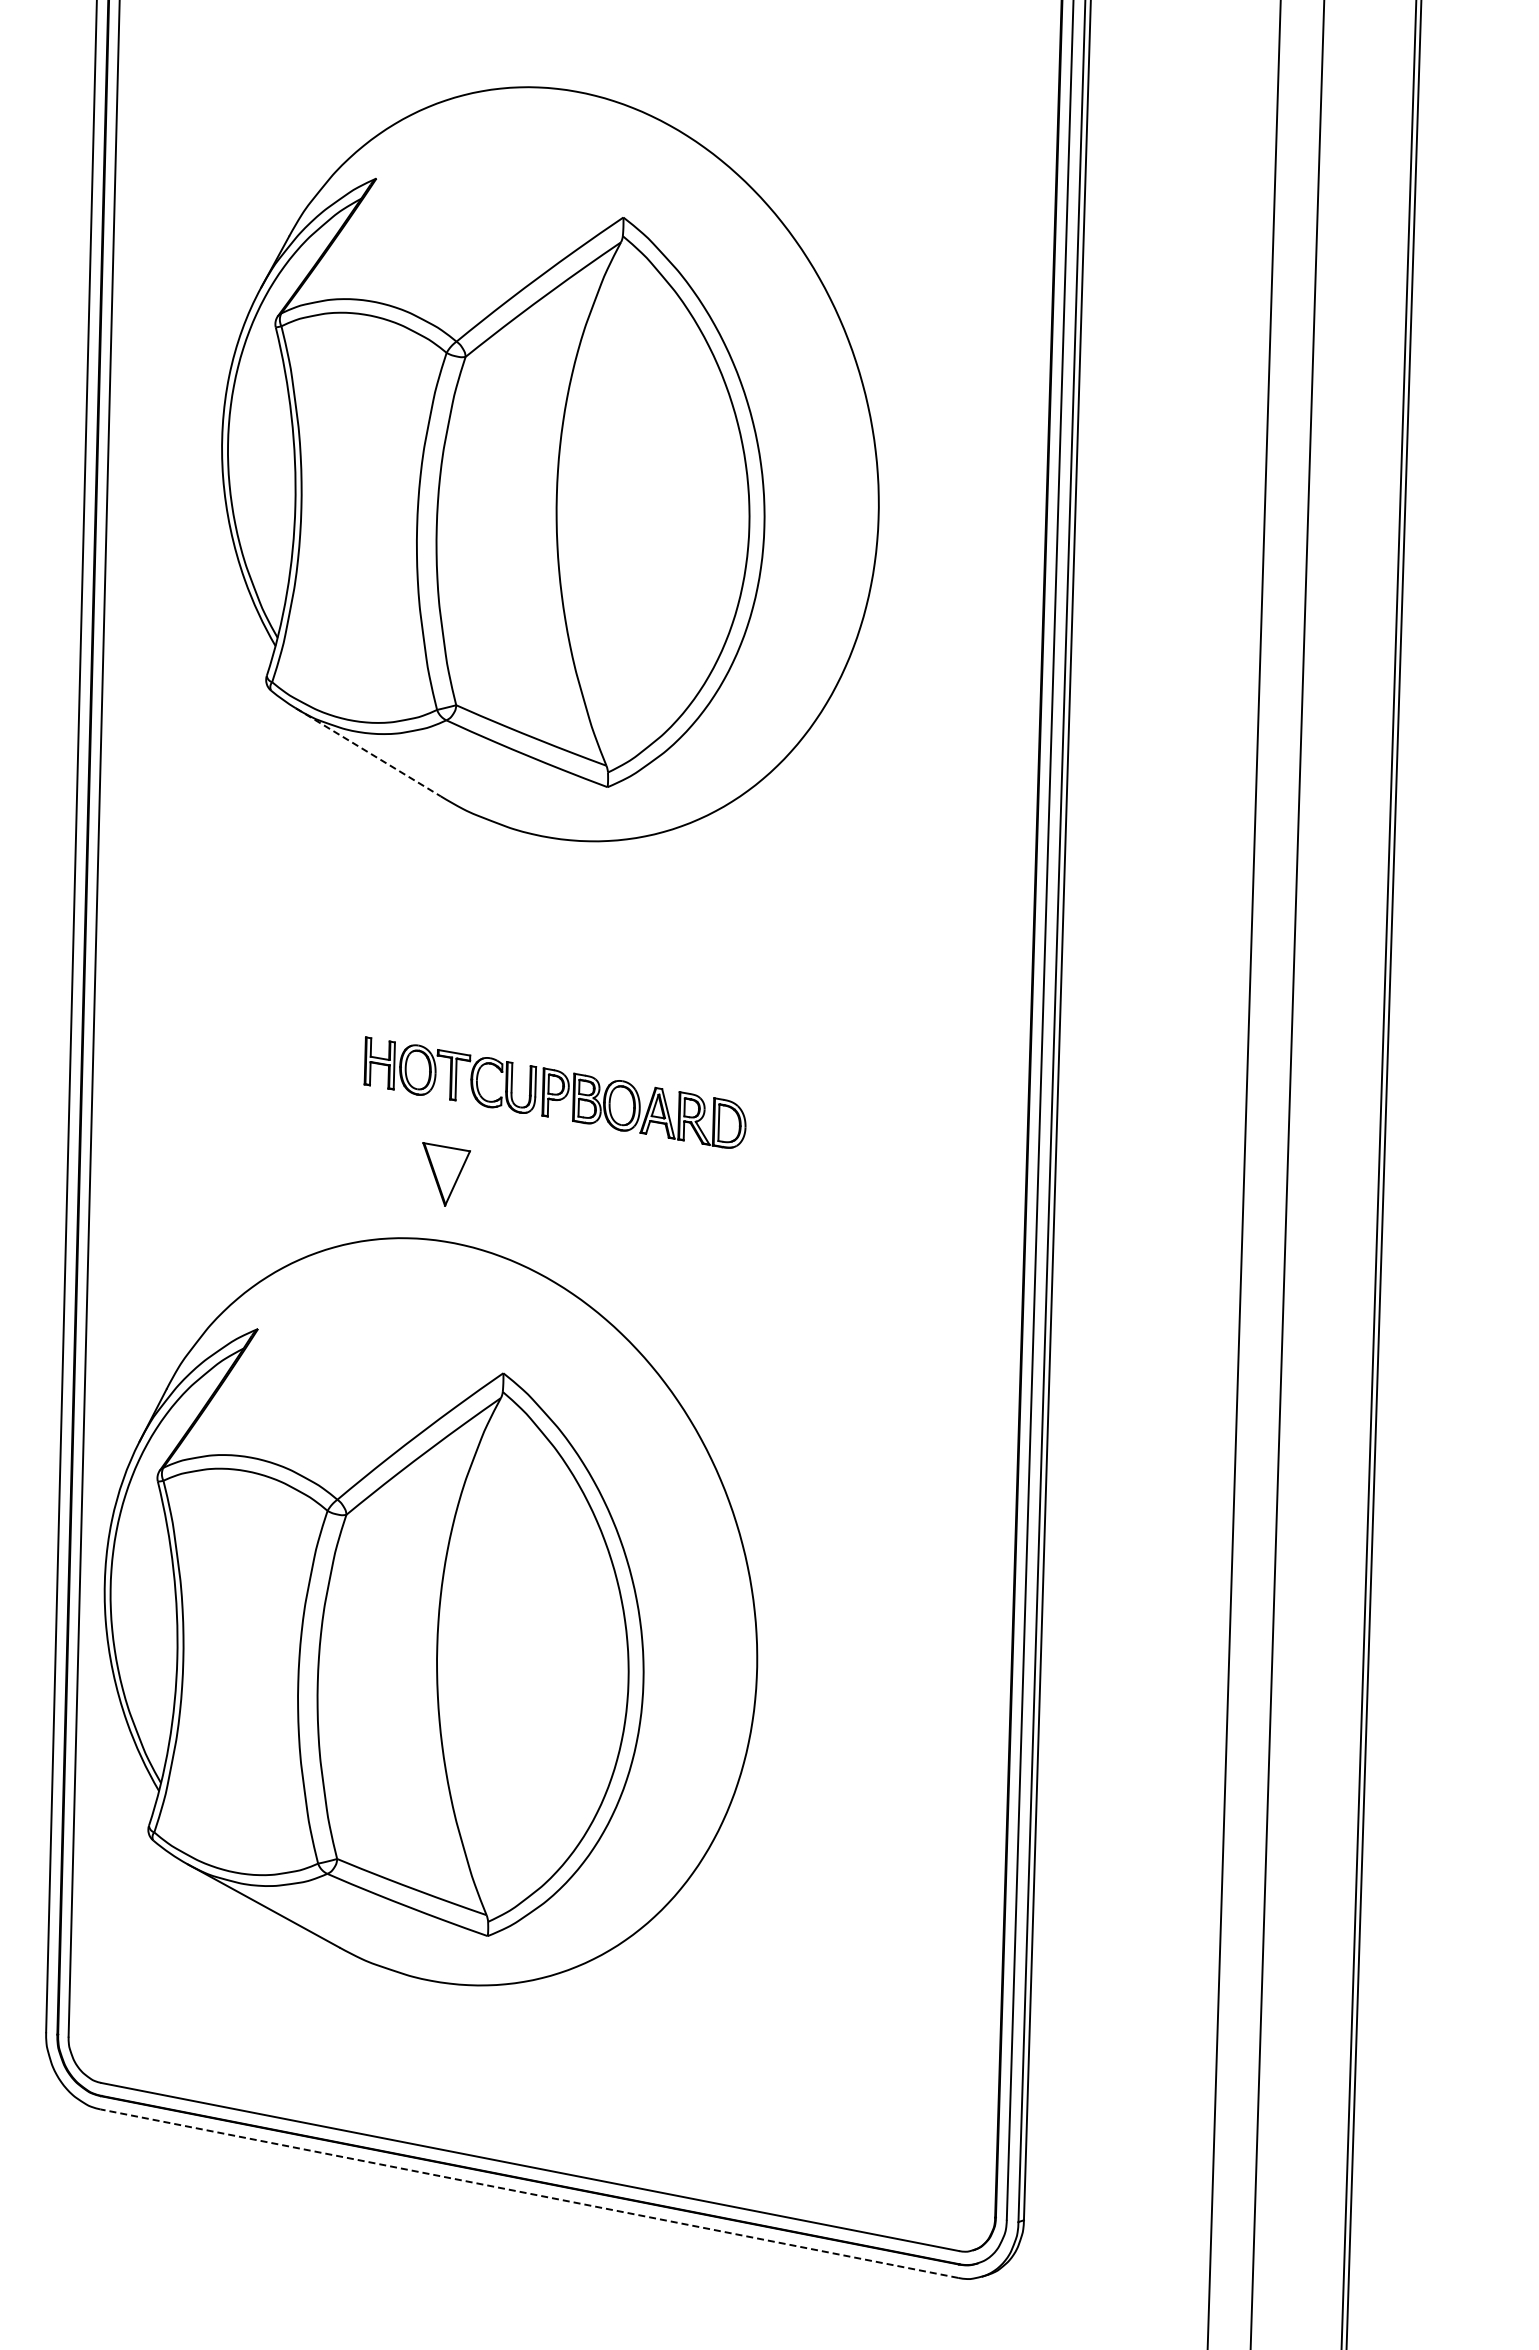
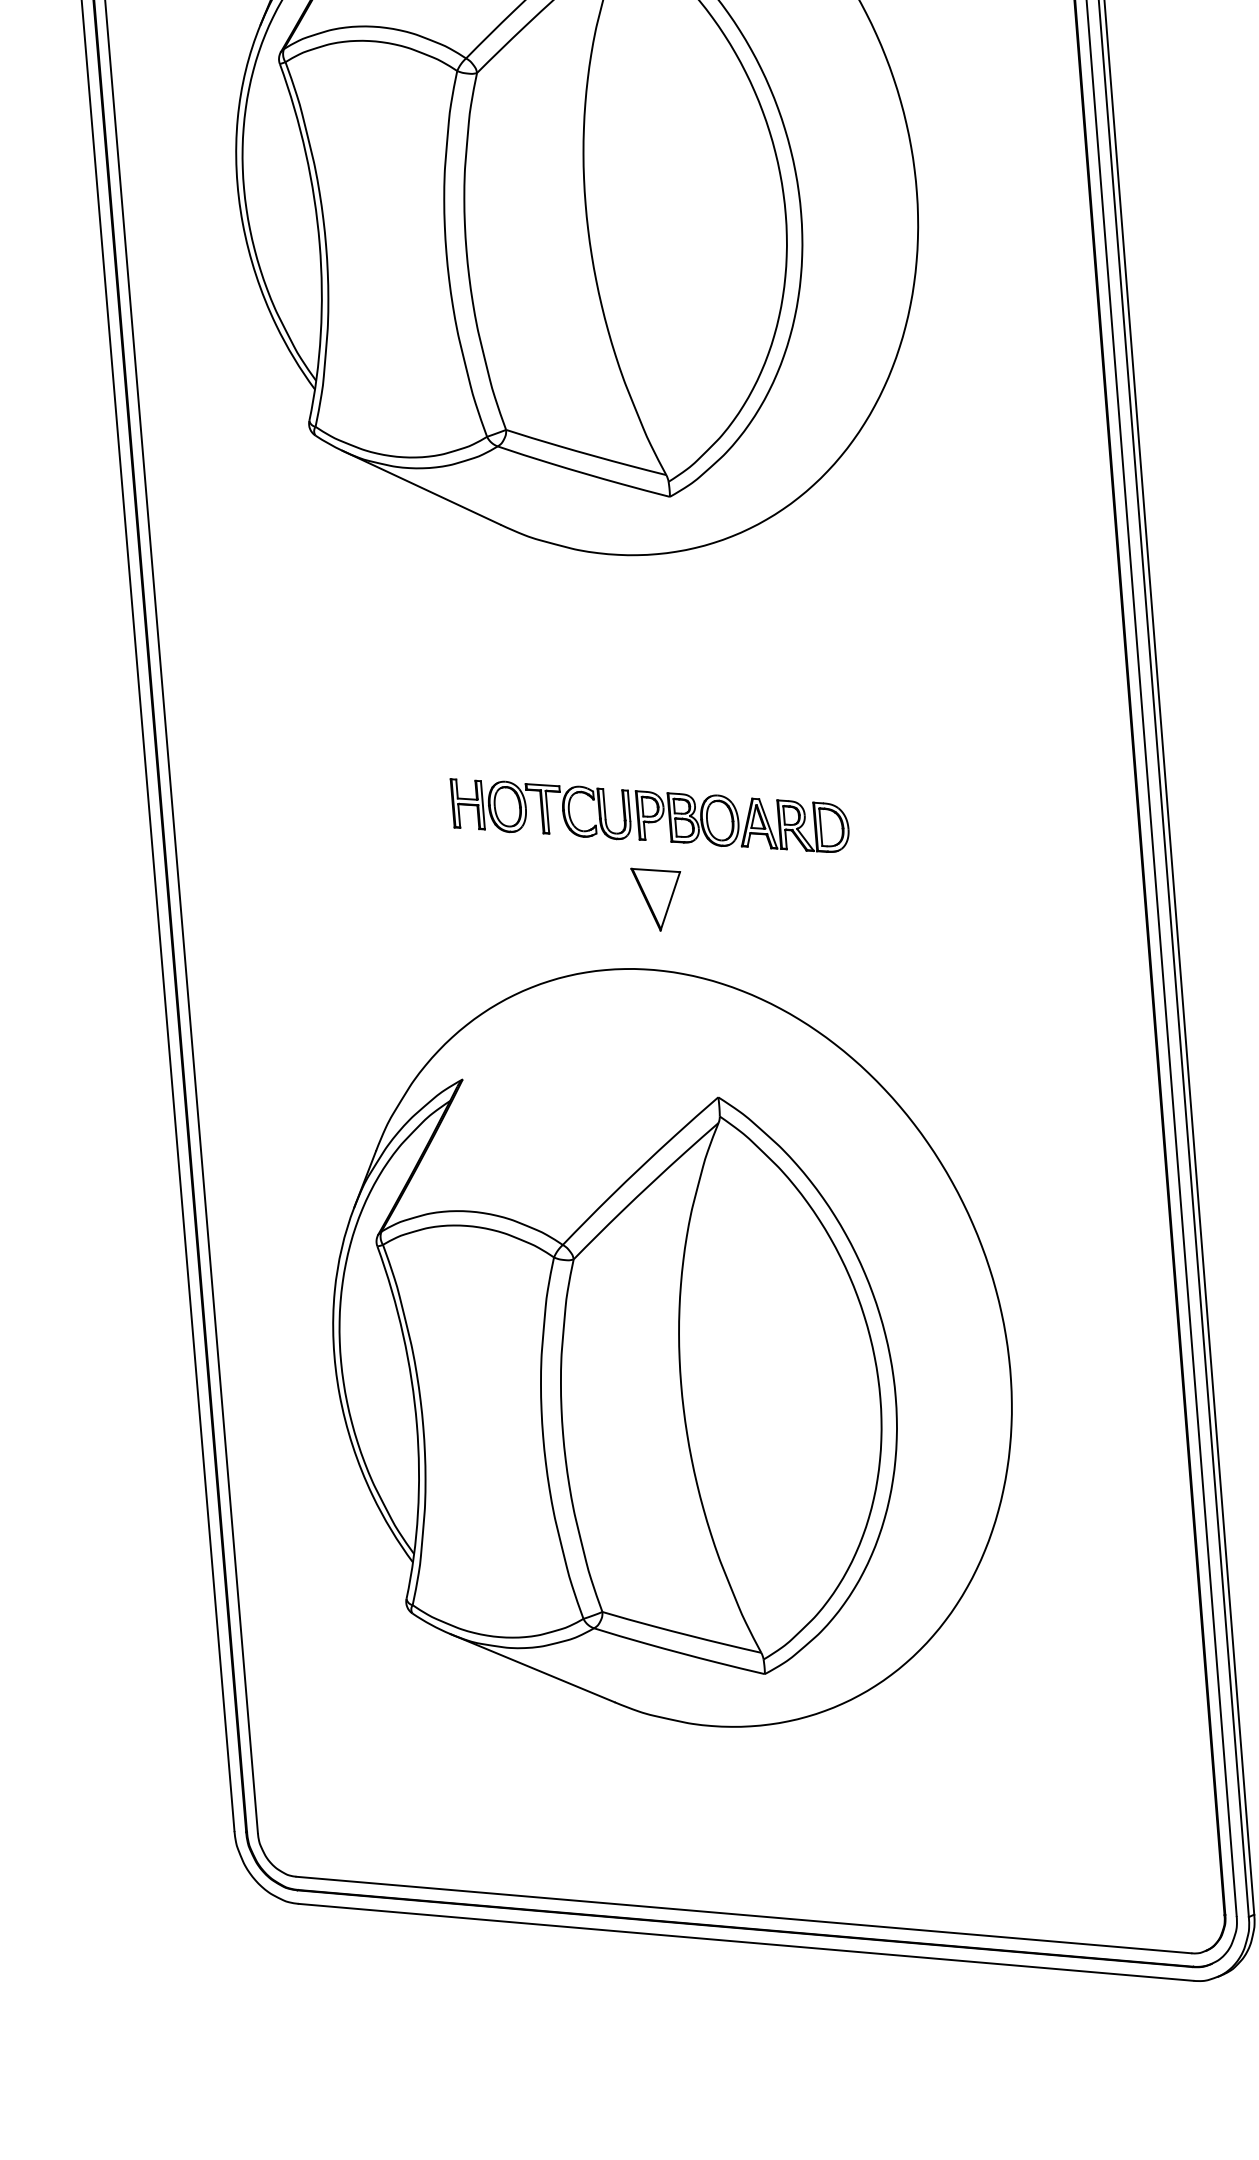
line: (368, 752) -> (421, 487), dashed -> solid
part: (446, 1174) -> (658, 898), moved
part: (430, 1611) -> (670, 1348), moved
line: (529, 2193) -> (746, 1942), dashed -> solid

